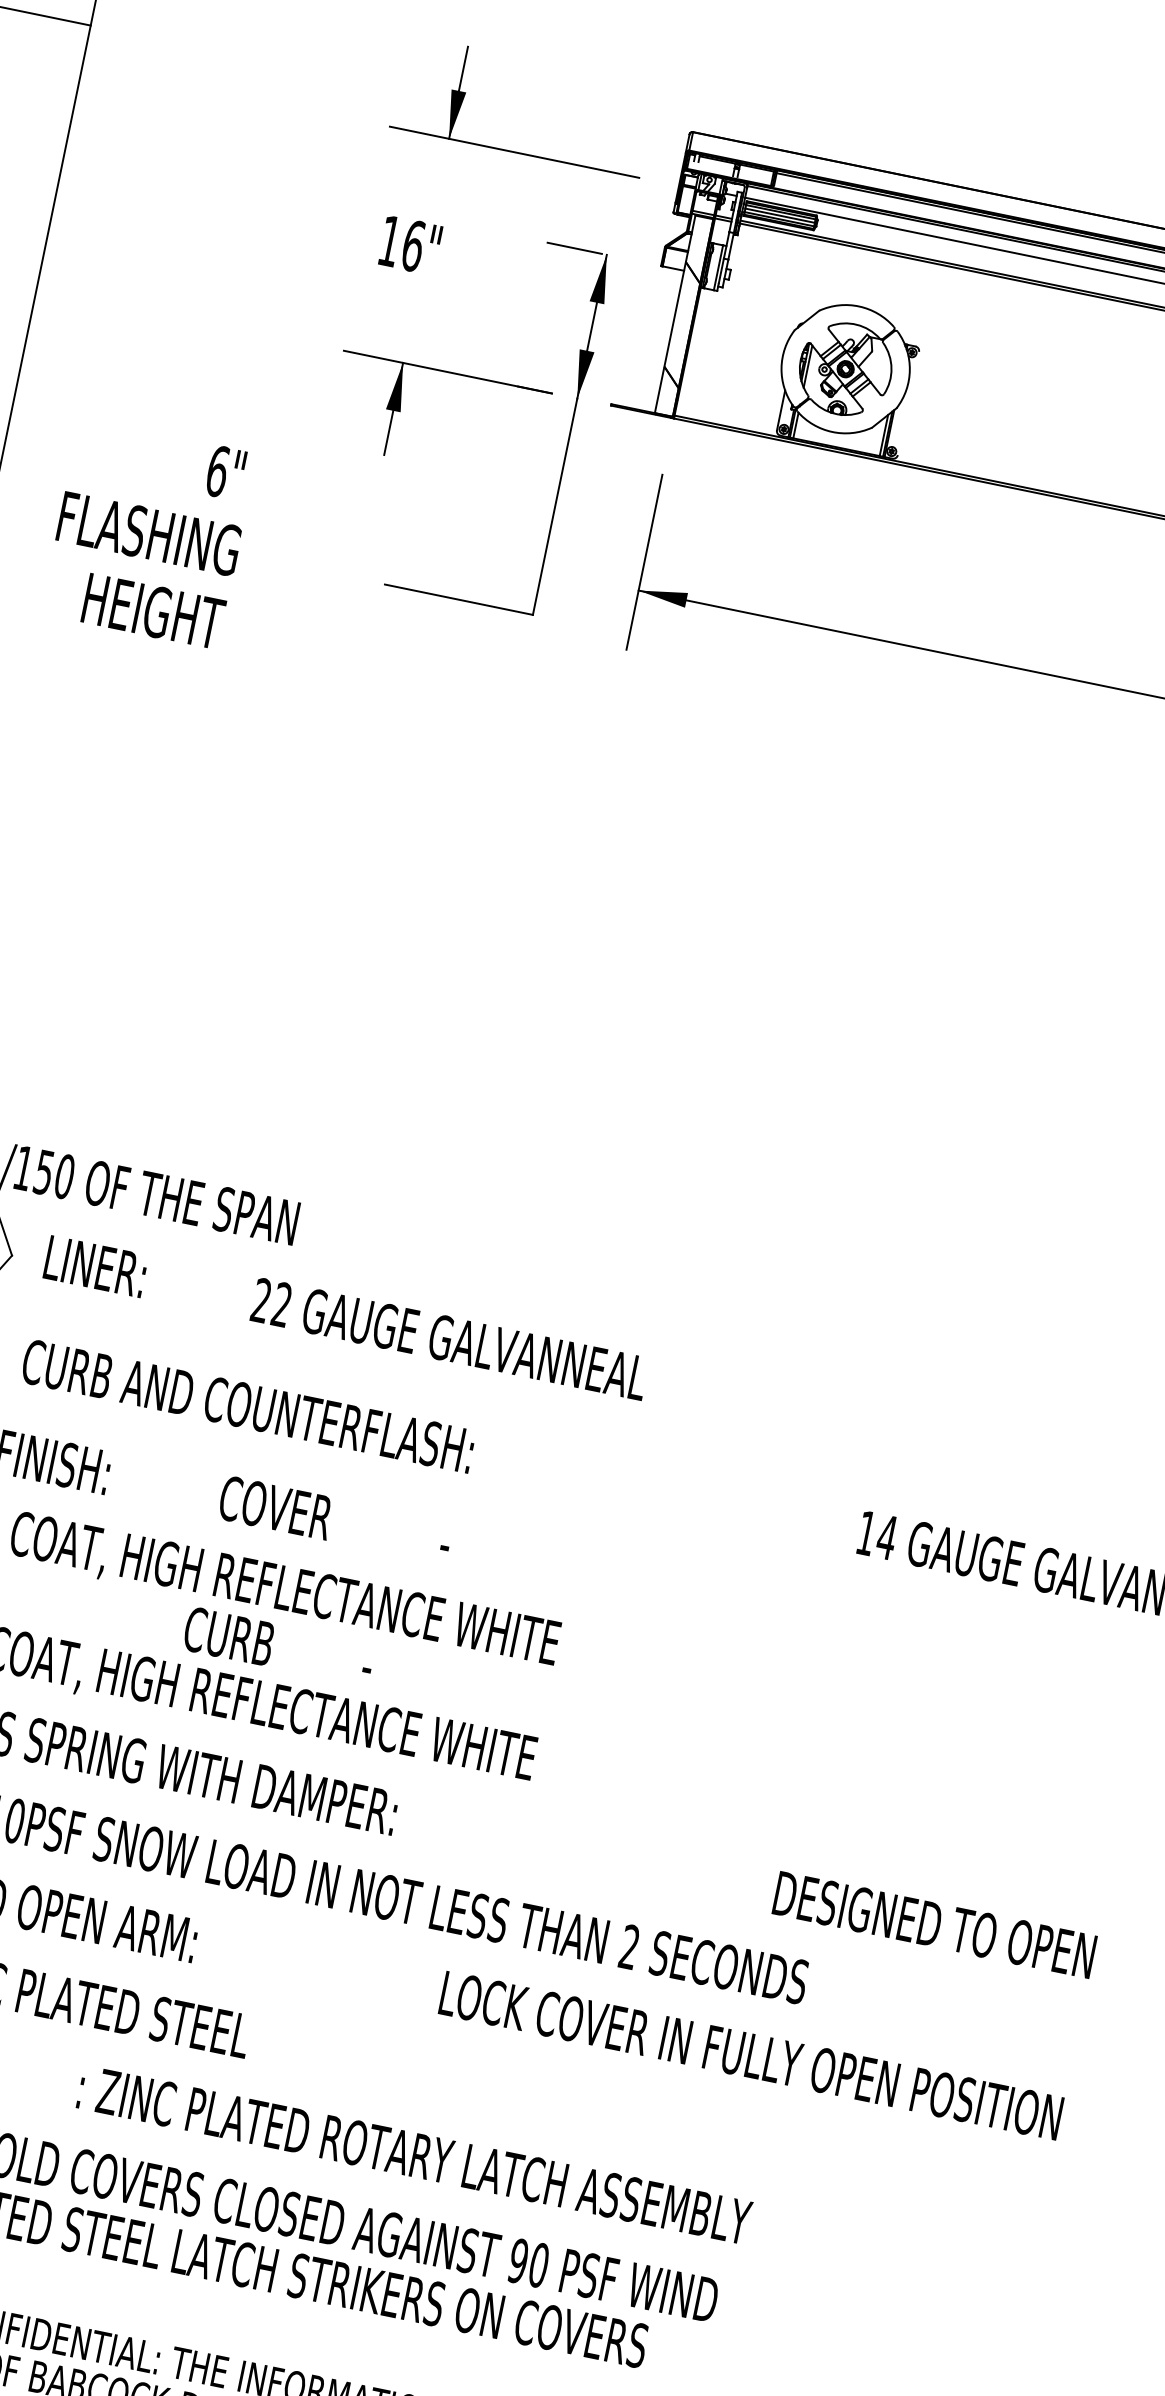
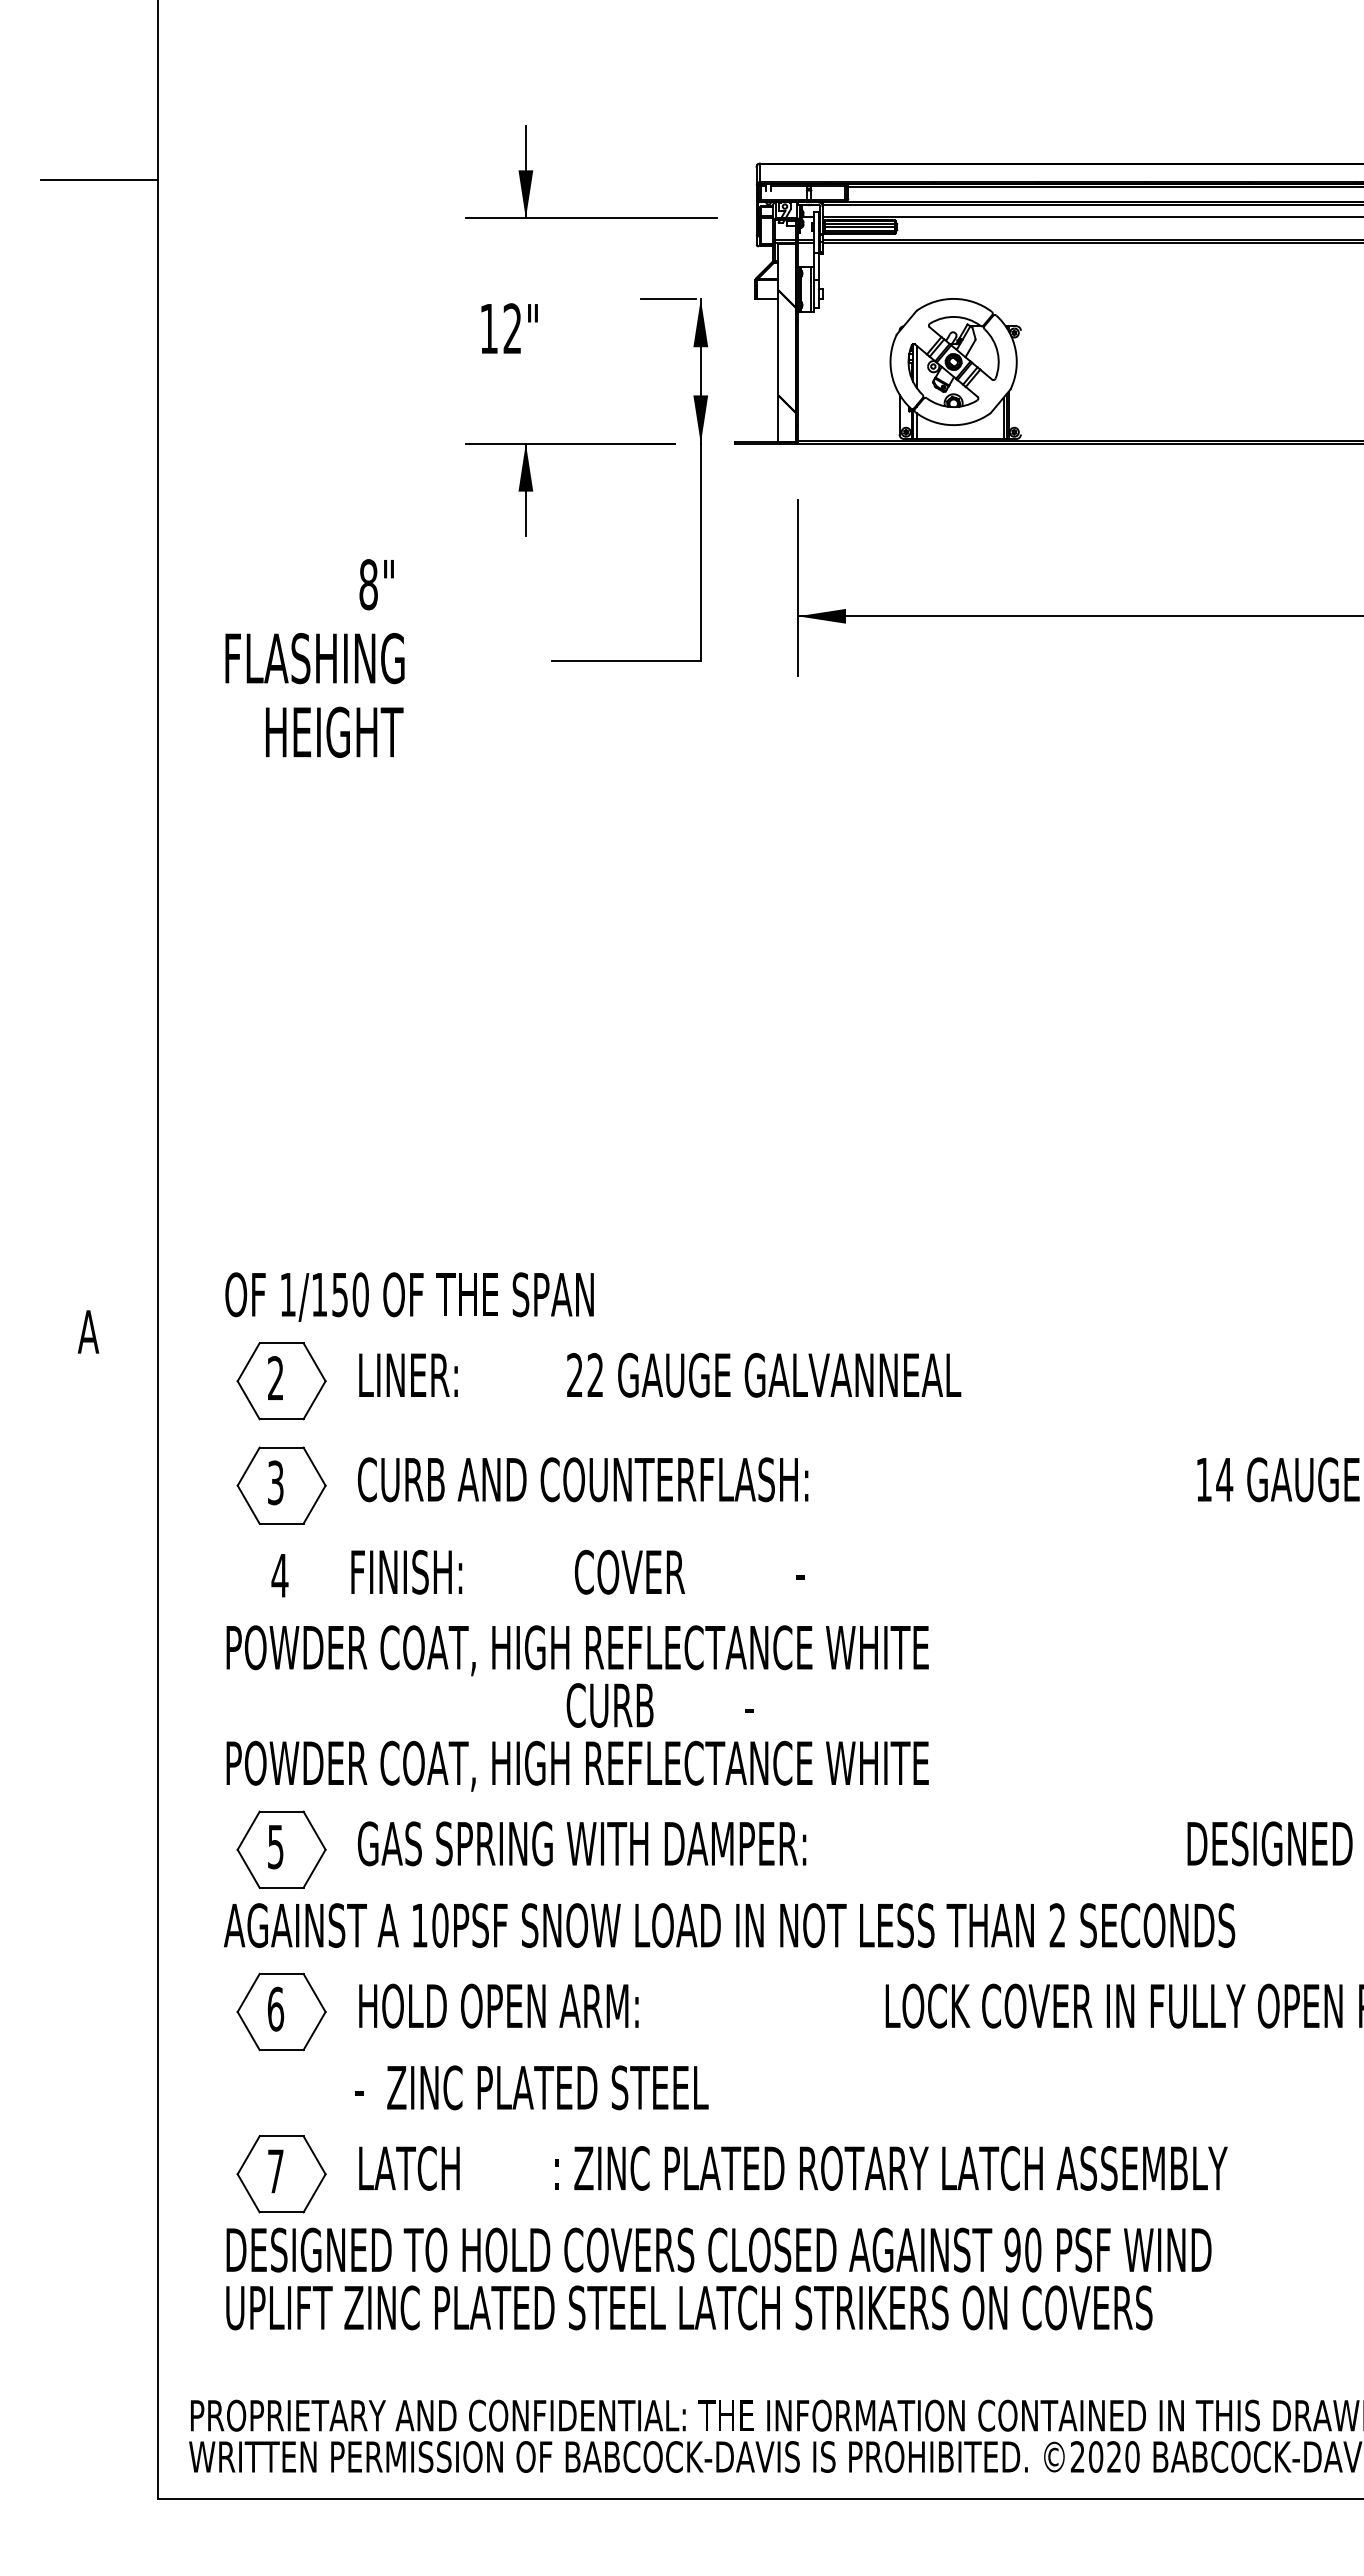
text: (413, 245) -> (512, 328), 16" -> 12"
text: (217, 471) -> (368, 584), 6" -> 8"

